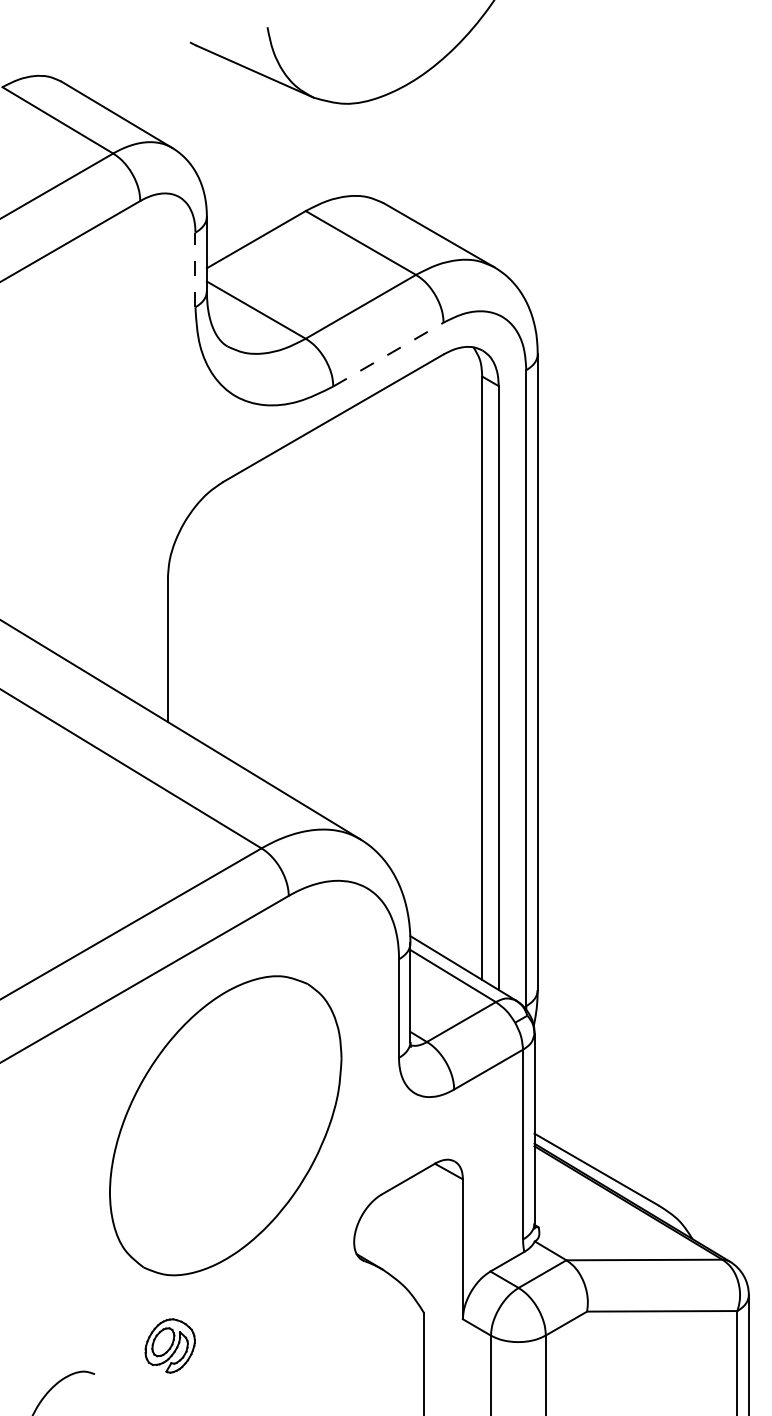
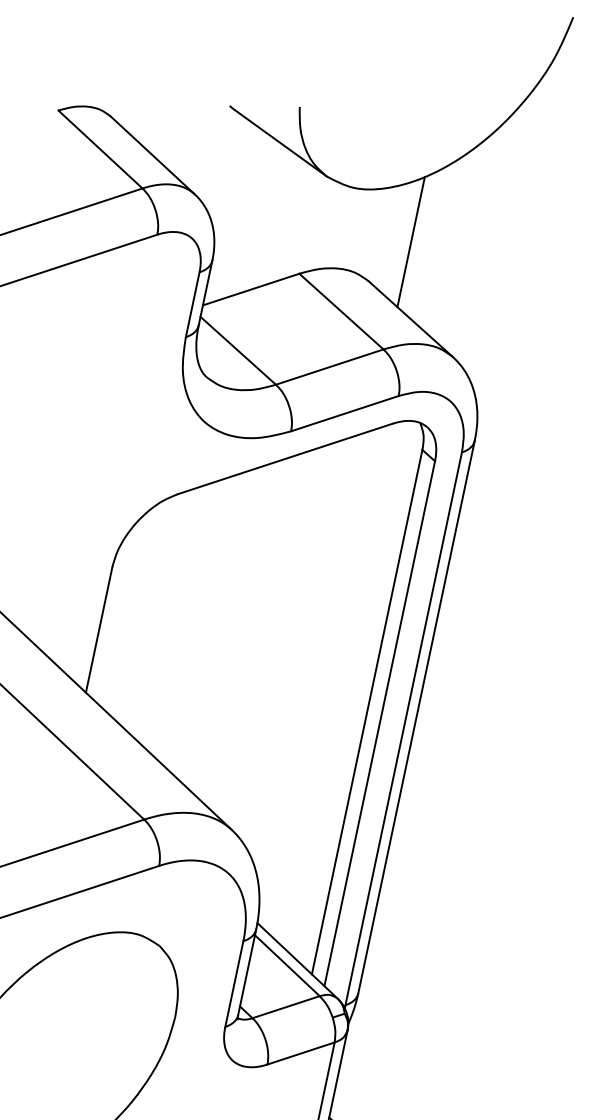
line: (421, 150) -> (411, 242), added
line: (195, 269) -> (192, 304), dashed -> solid
line: (388, 354) -> (345, 413), dashed -> solid

